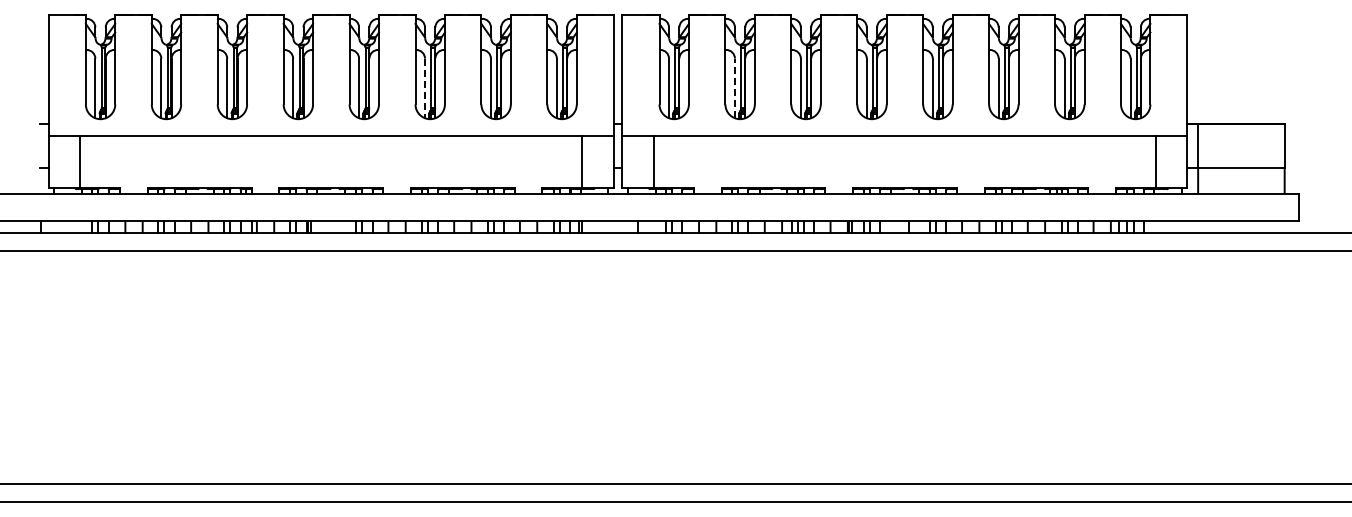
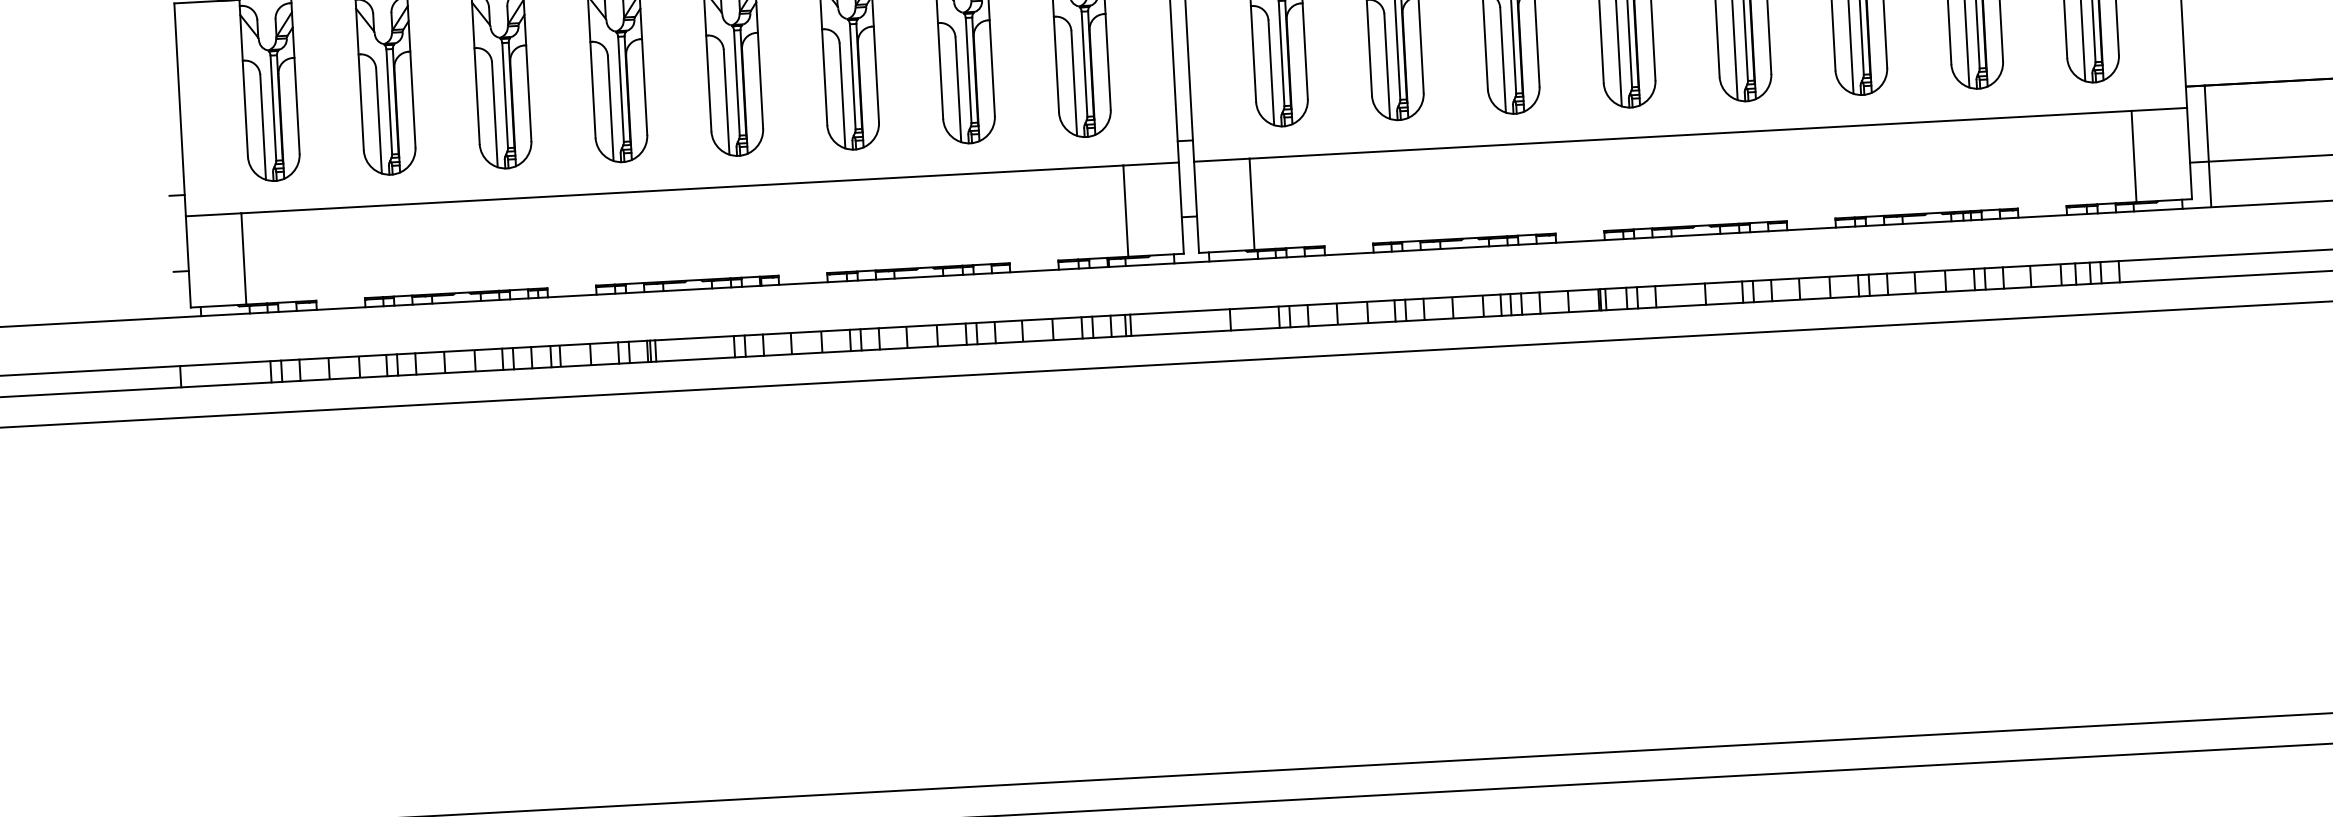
line: (425, 88) -> (843, 96), dashed -> solid
line: (734, 88) -> (1386, 66), dashed -> solid

